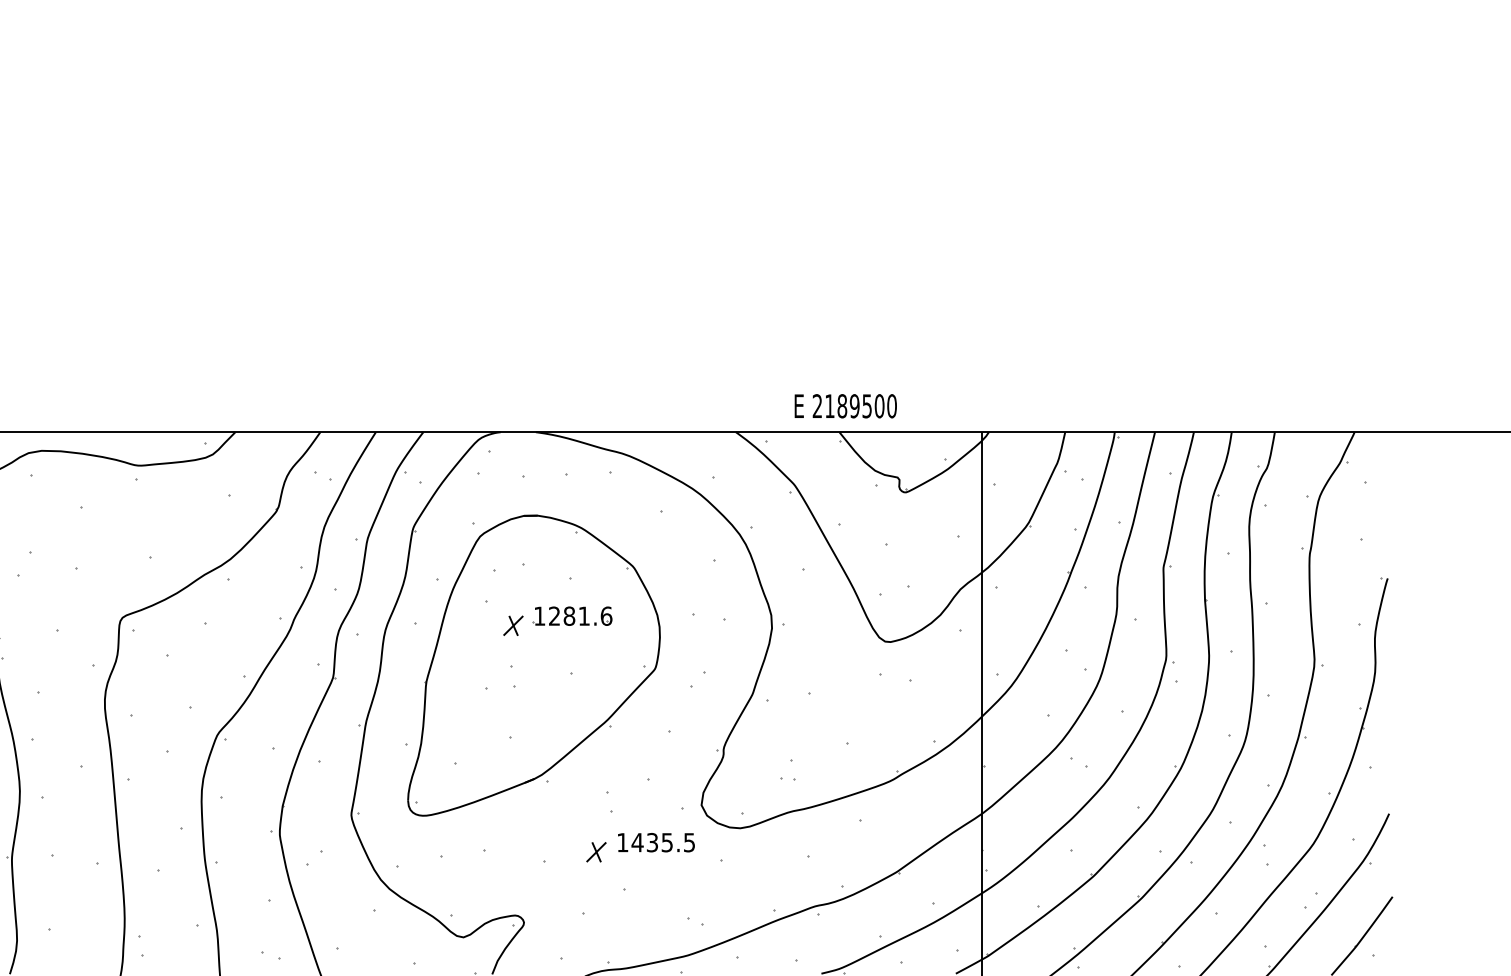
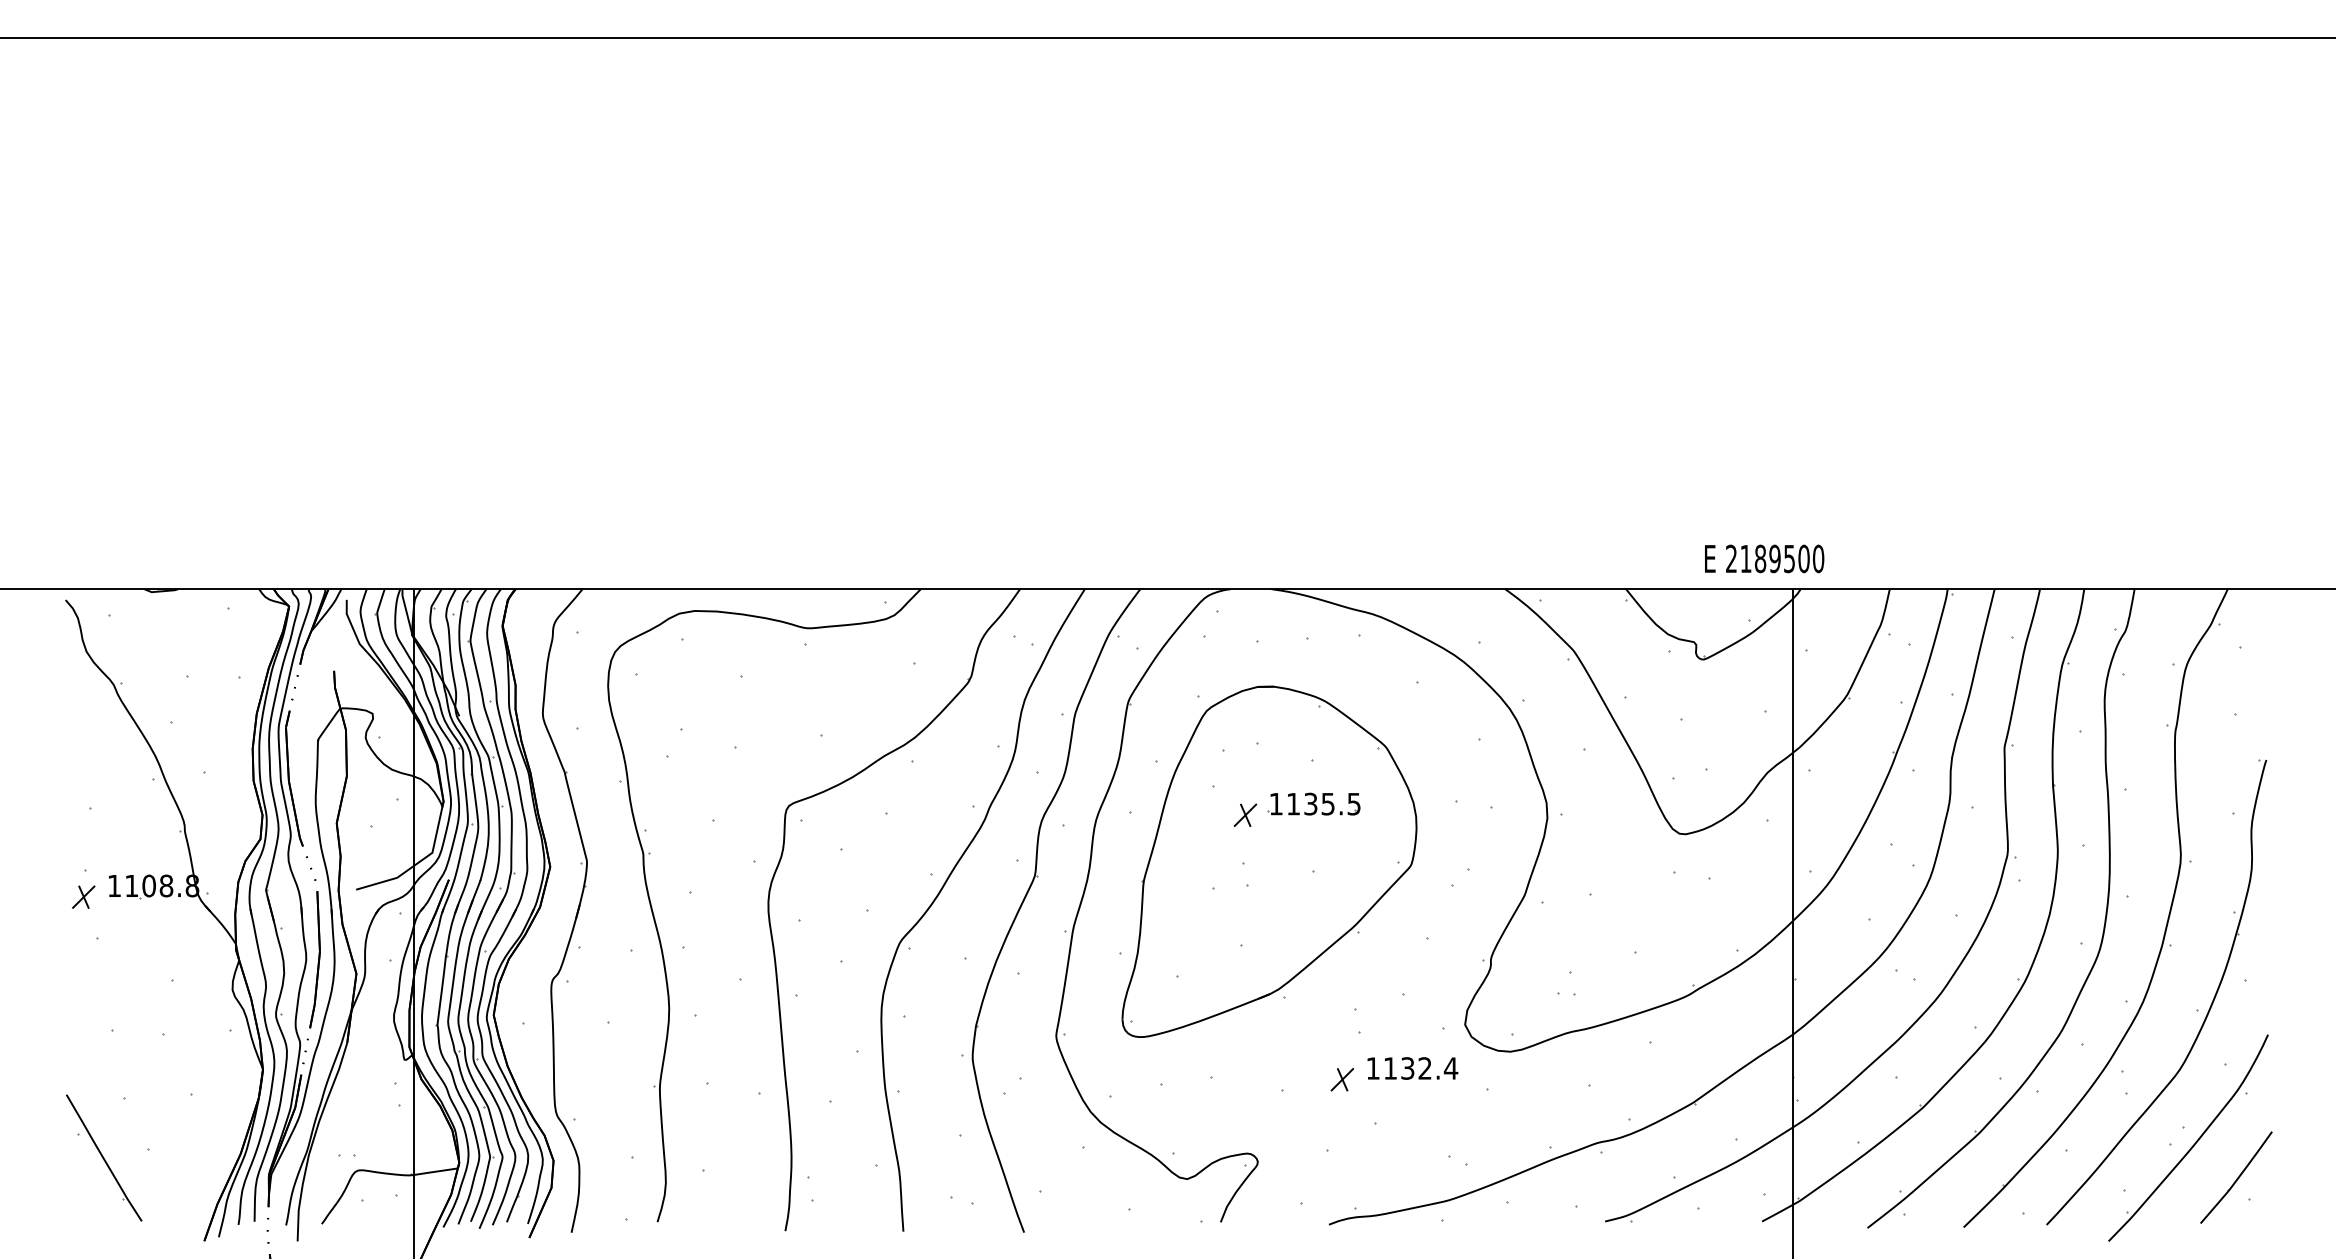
text: (845, 405) -> (1764, 558), moved
text: (581, 615) -> (1324, 803), 1281.6 -> 1135.5
text: (663, 842) -> (1420, 1068), 1435.5 -> 1132.4

